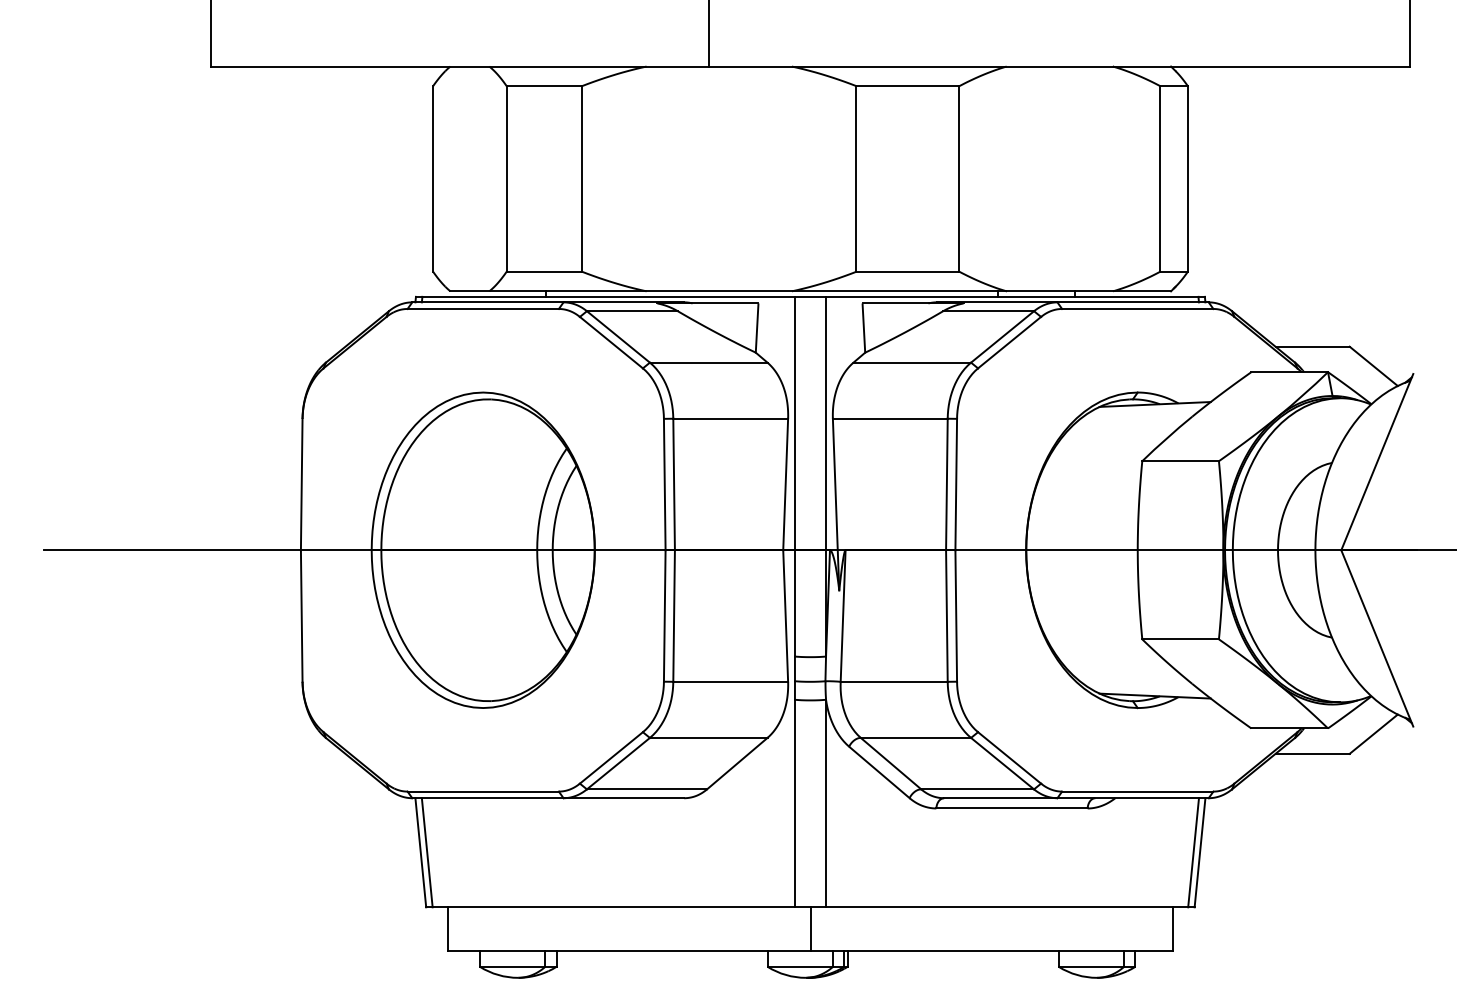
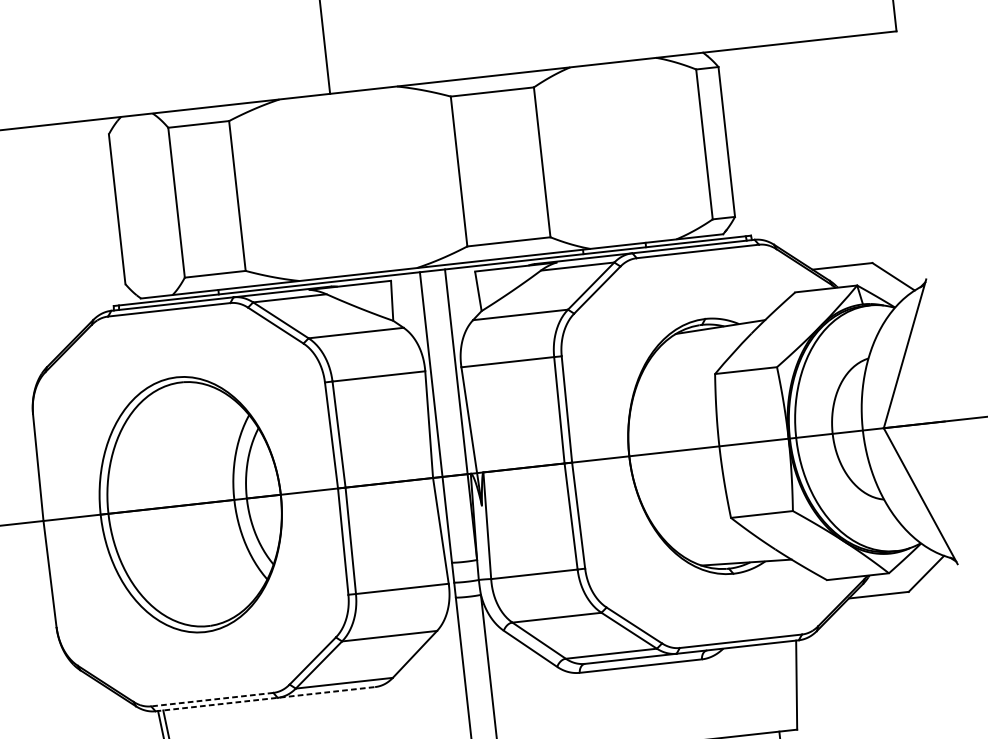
line: (483, 791) -> (212, 699), solid -> dashed
line: (548, 798) -> (265, 699), solid -> dashed
line: (1193, 852) -> (791, 685), removed

